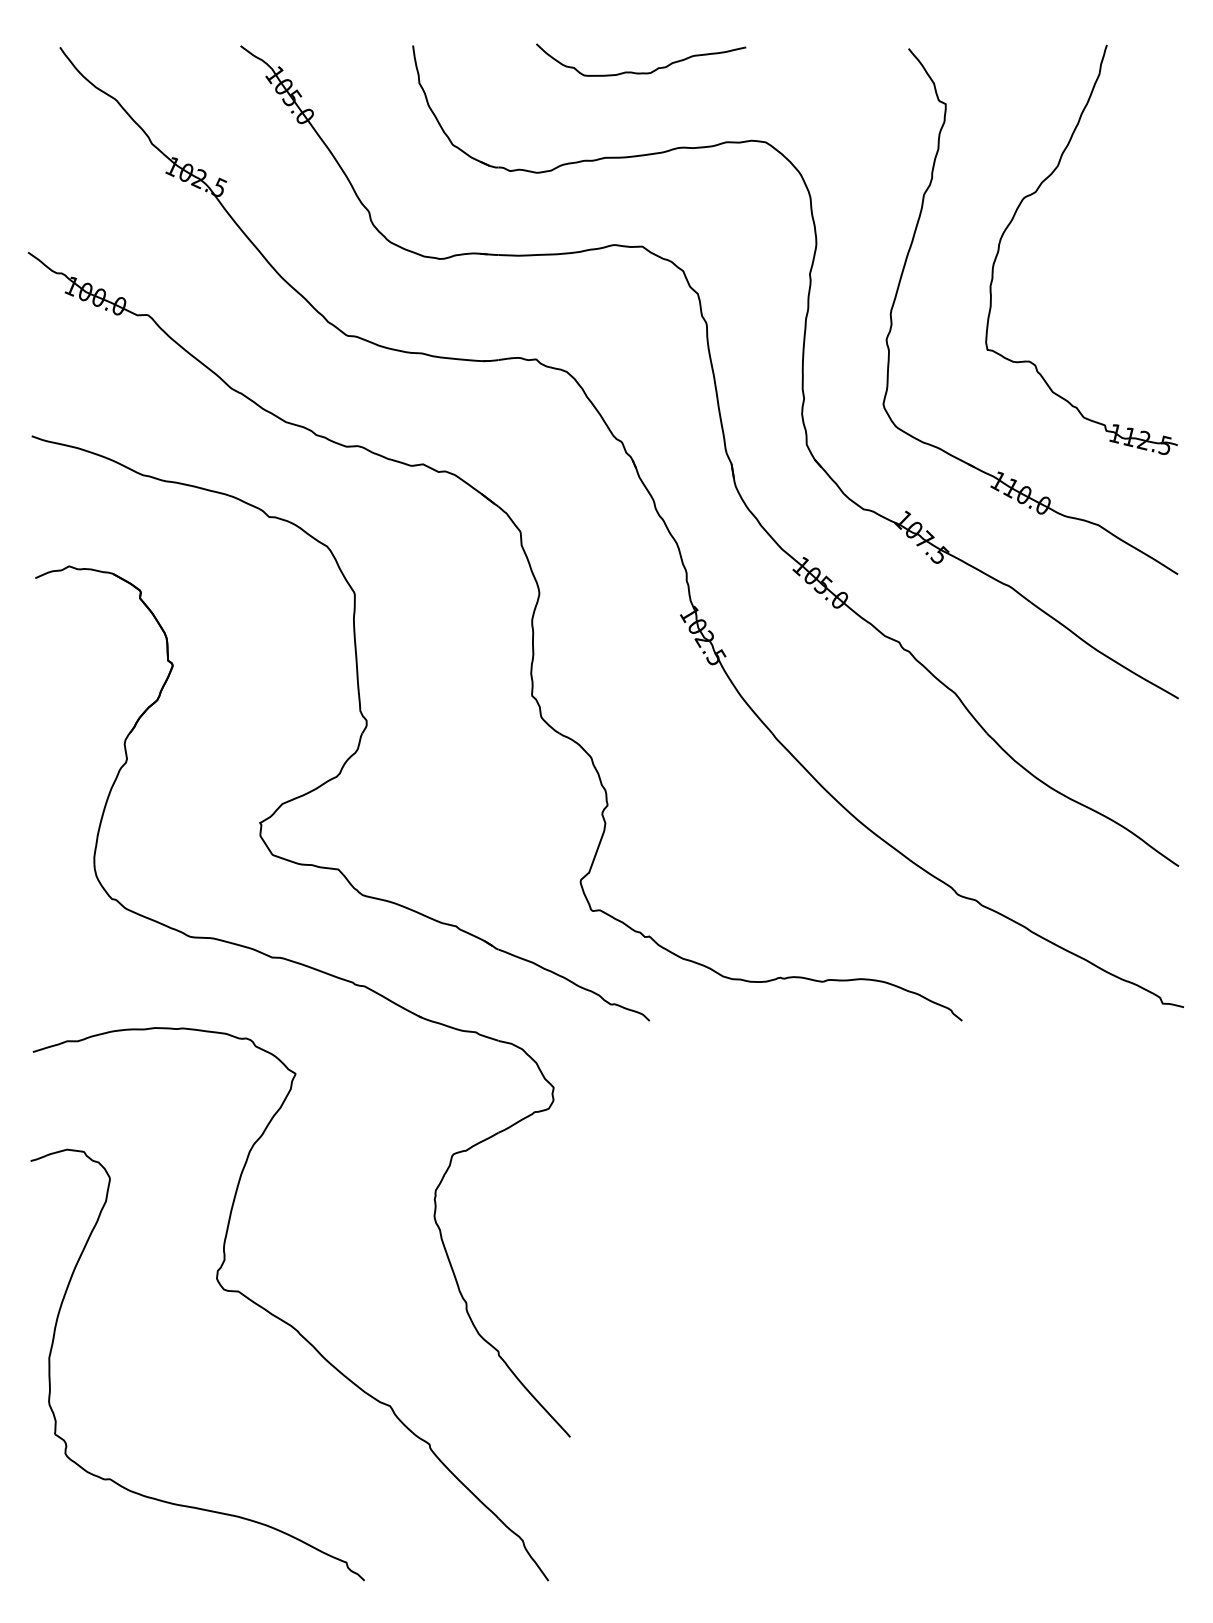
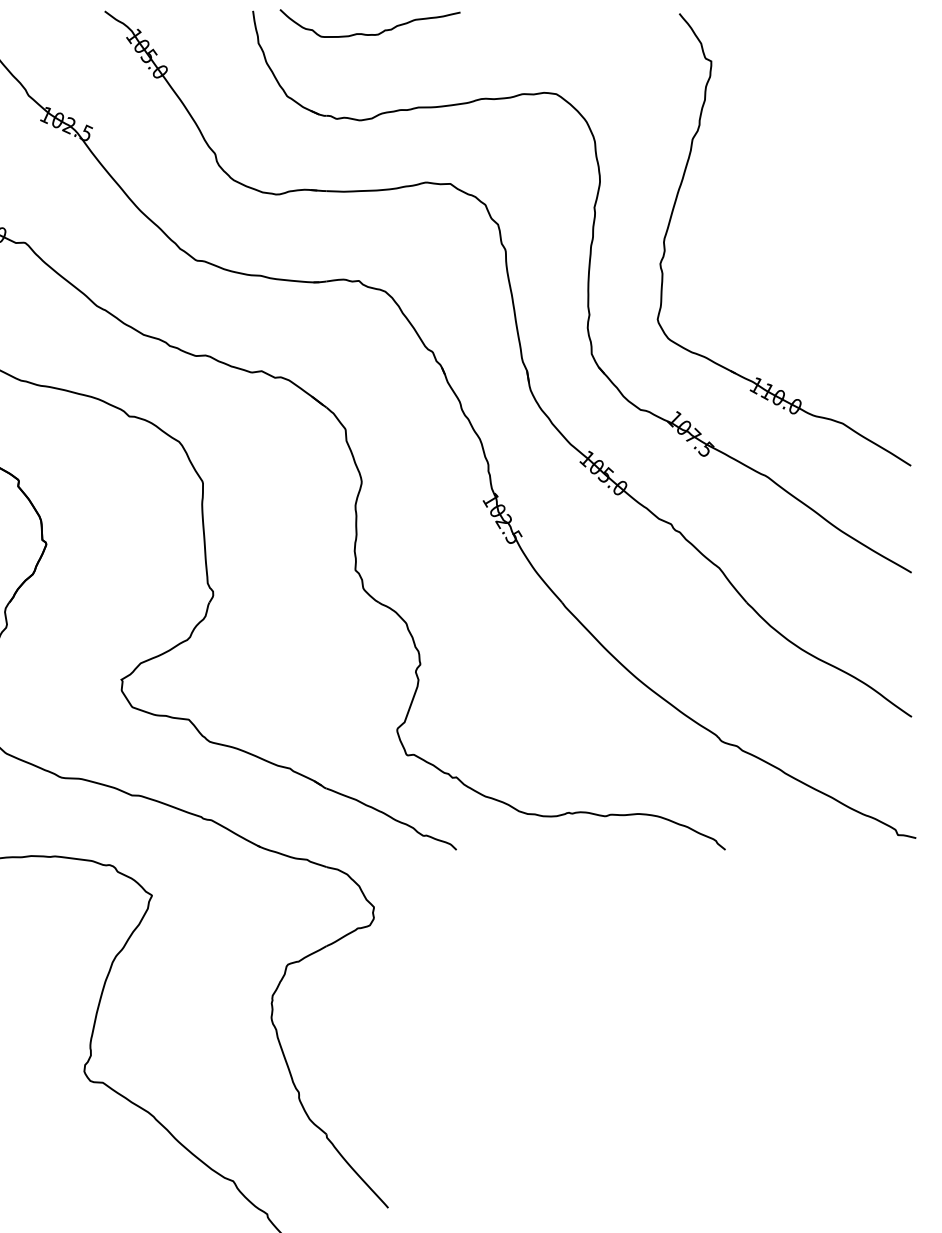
curve: (641, 72) -> (370, 34), moved
part: (1035, 193) -> (788, 138), removed

